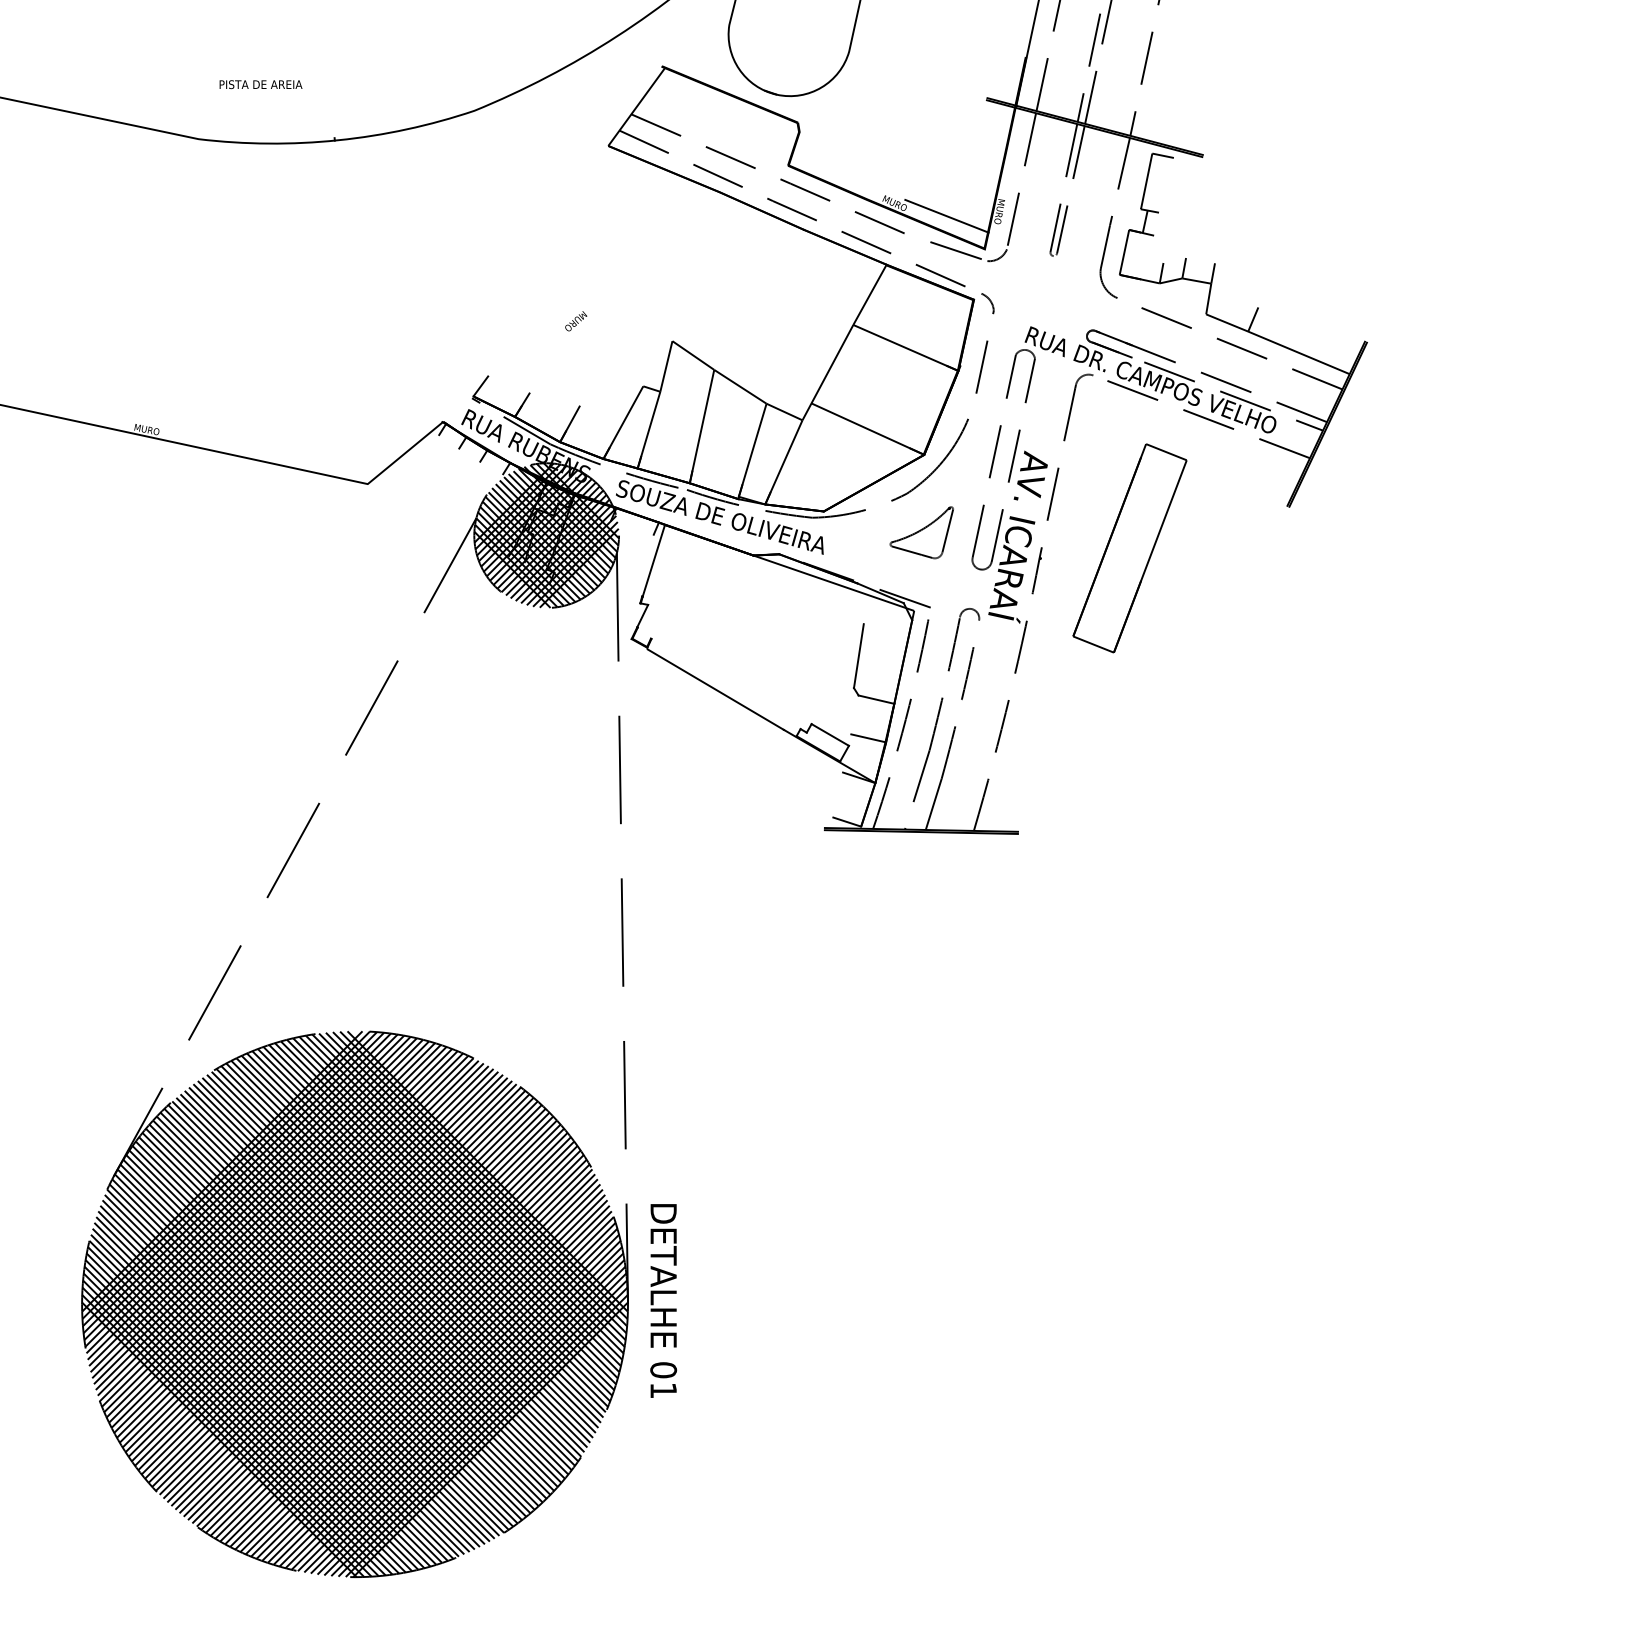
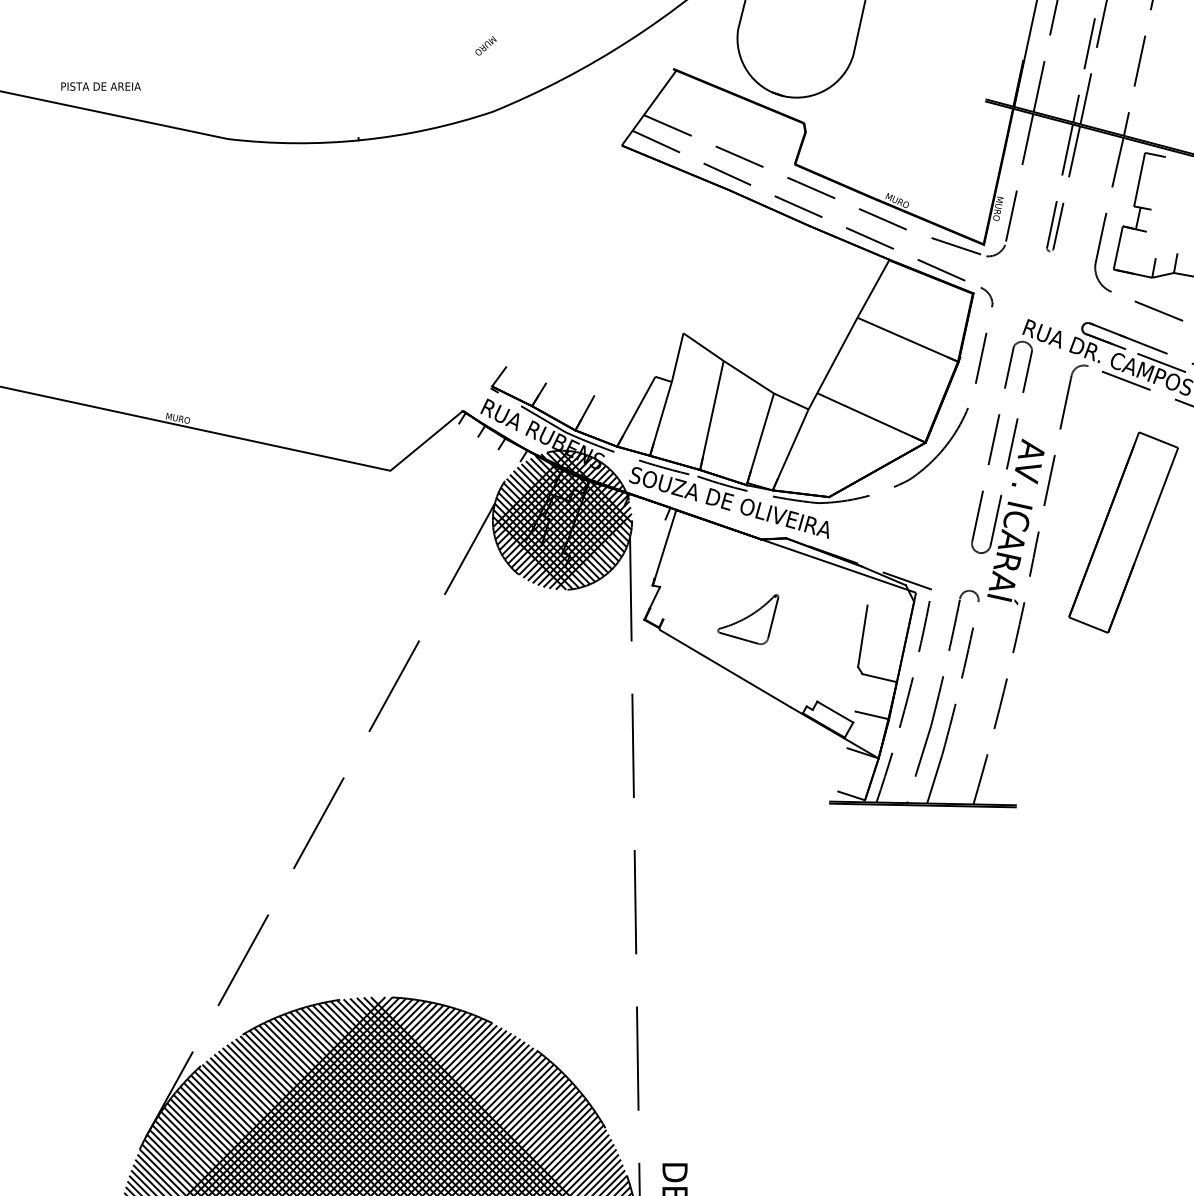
text: (260, 84) -> (100, 86), moved
line: (946, 215) -> (947, 212), removed
text: (576, 321) -> (486, 46), moved
part: (921, 532) -> (747, 619), moved

